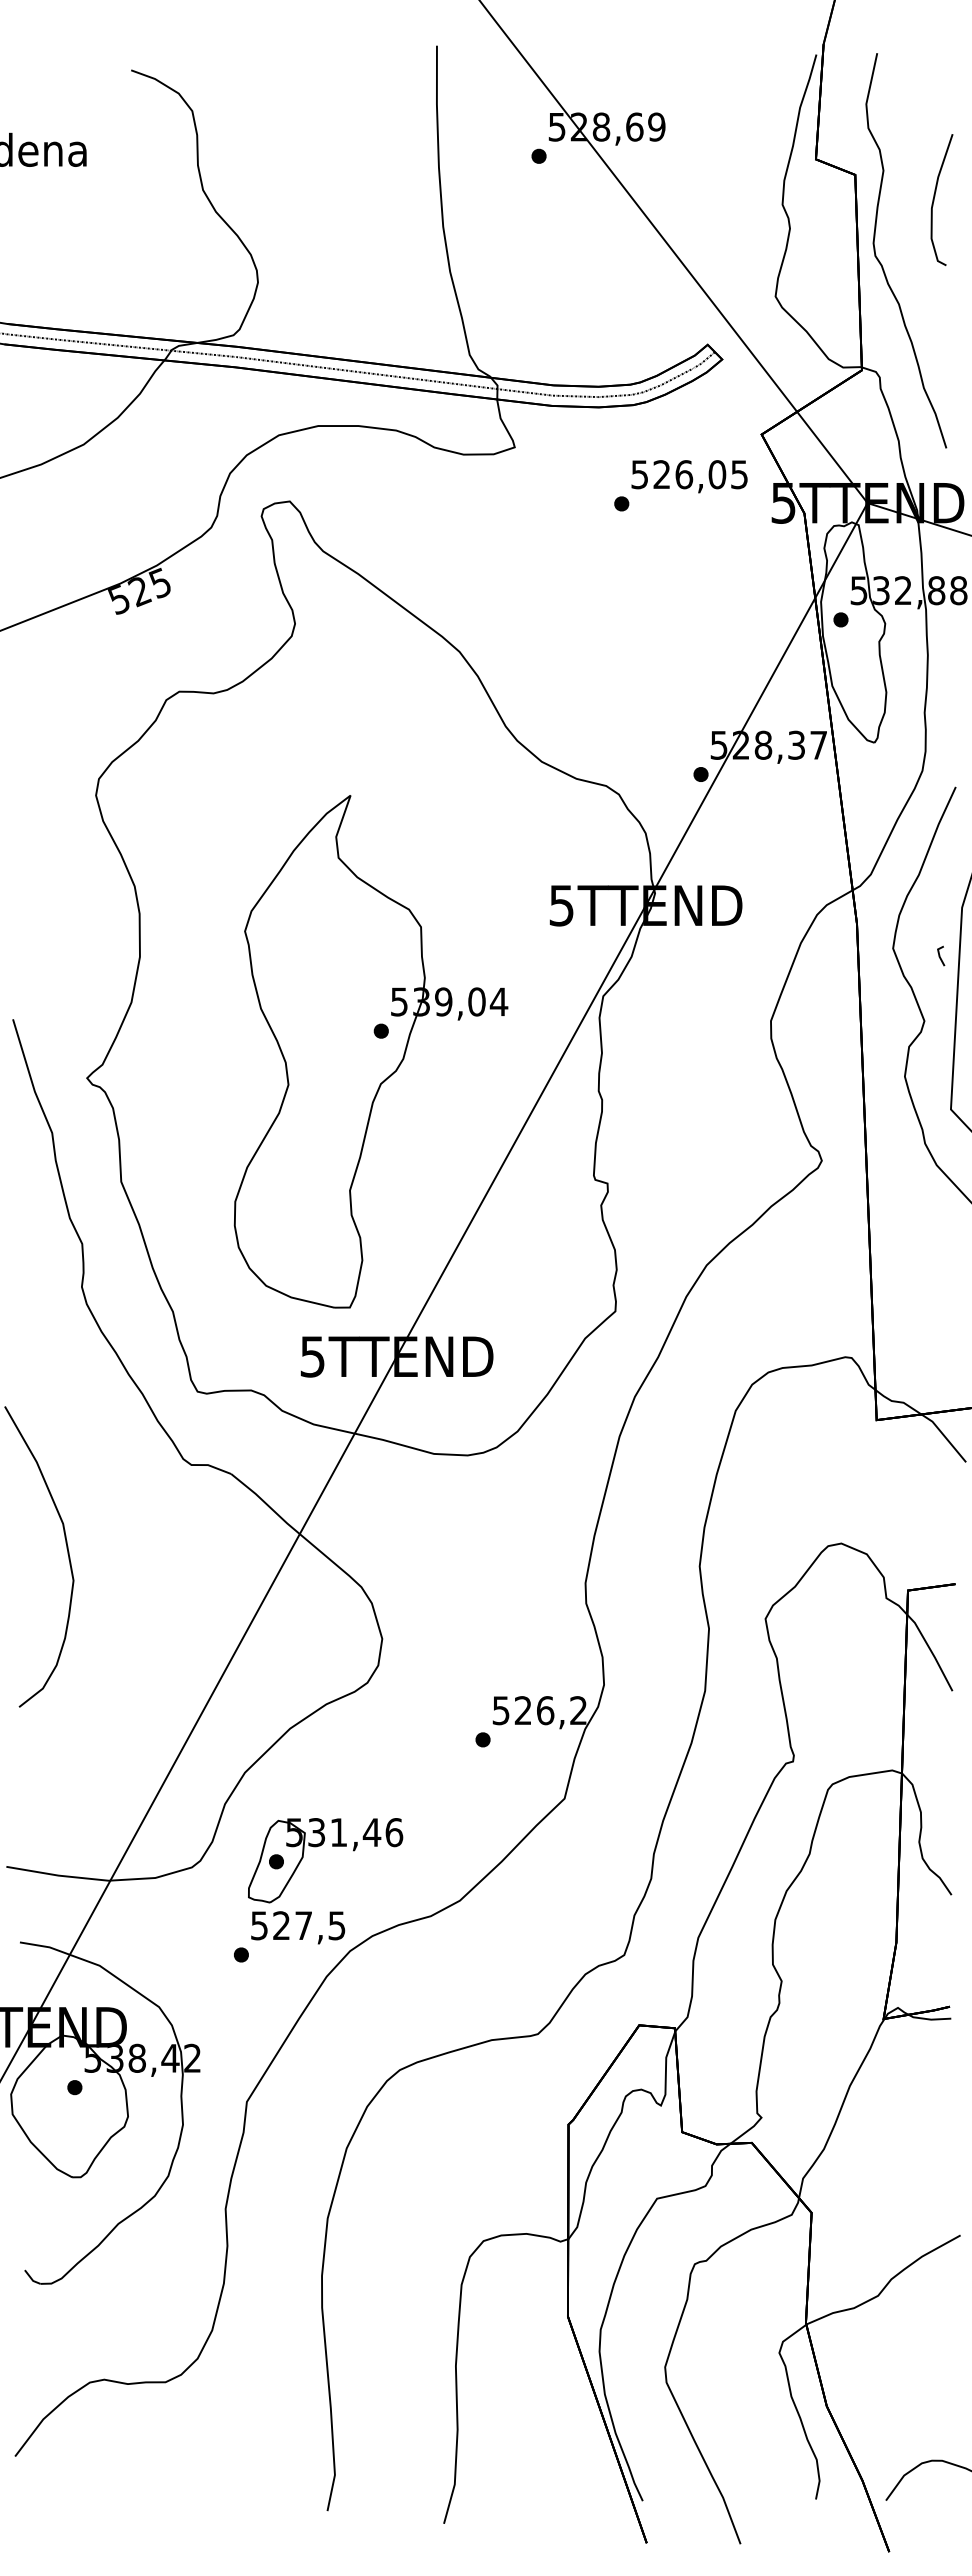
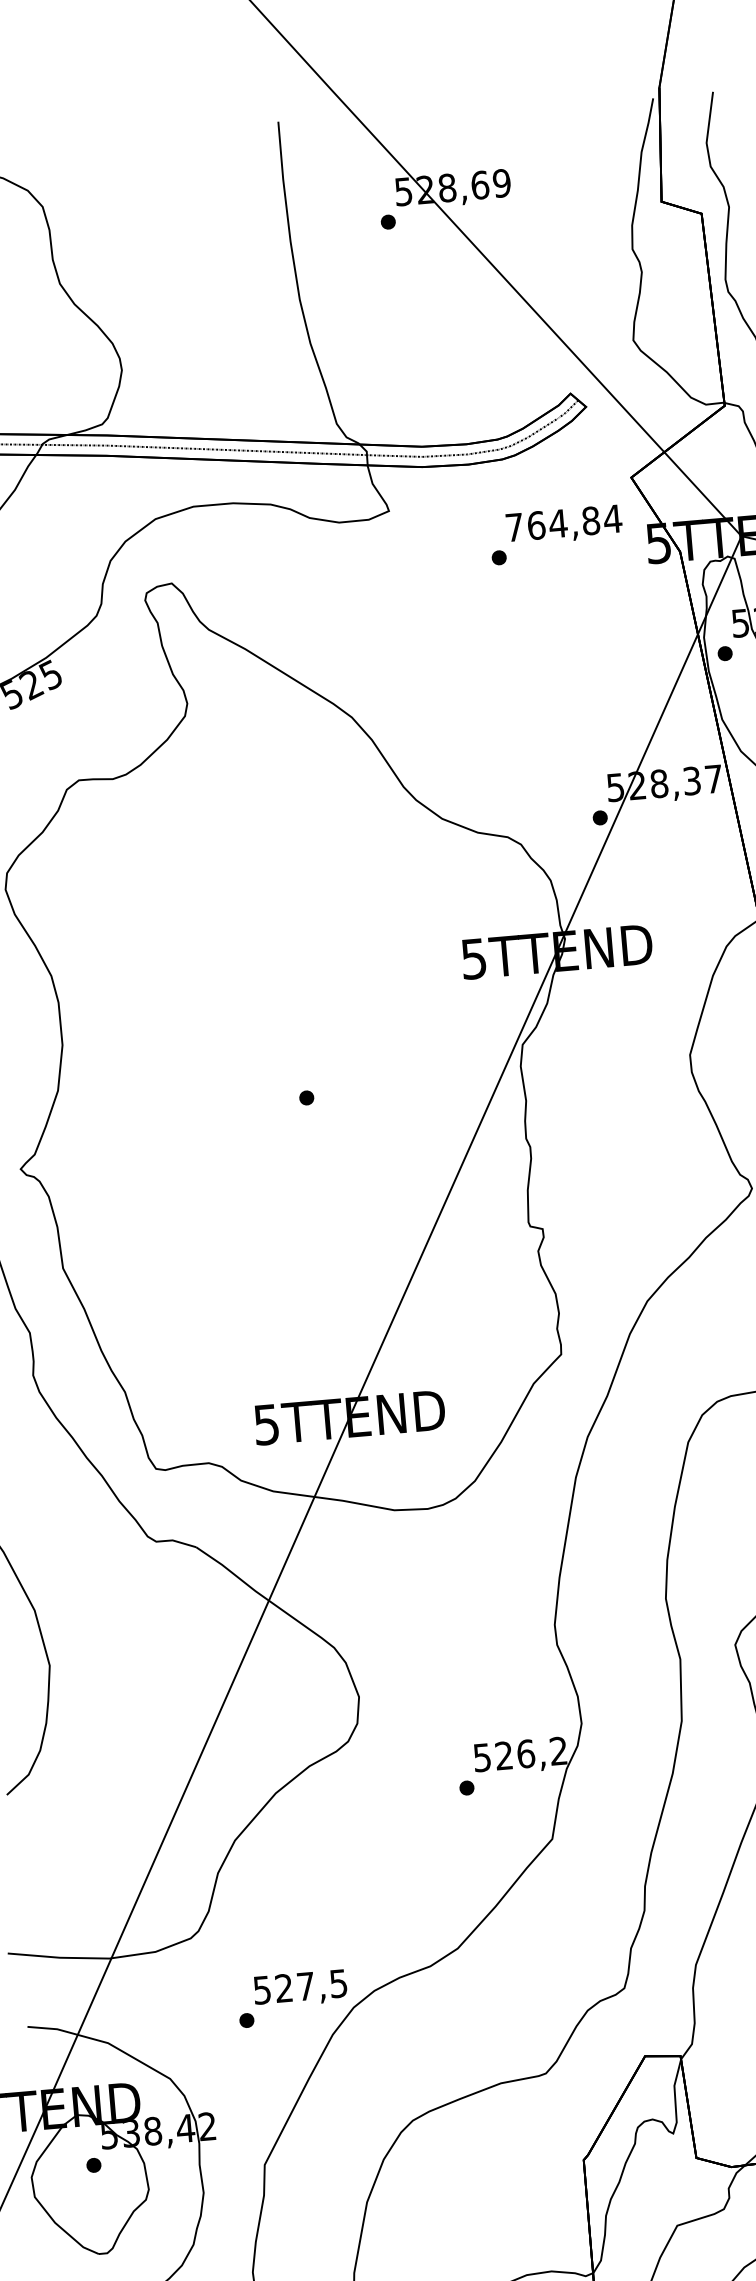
text: (689, 474) -> (563, 523), 526,05 -> 764,84
part: (370, 1051) -> (297, 1118), removed
part: (320, 1846) -> (315, 1906), removed

